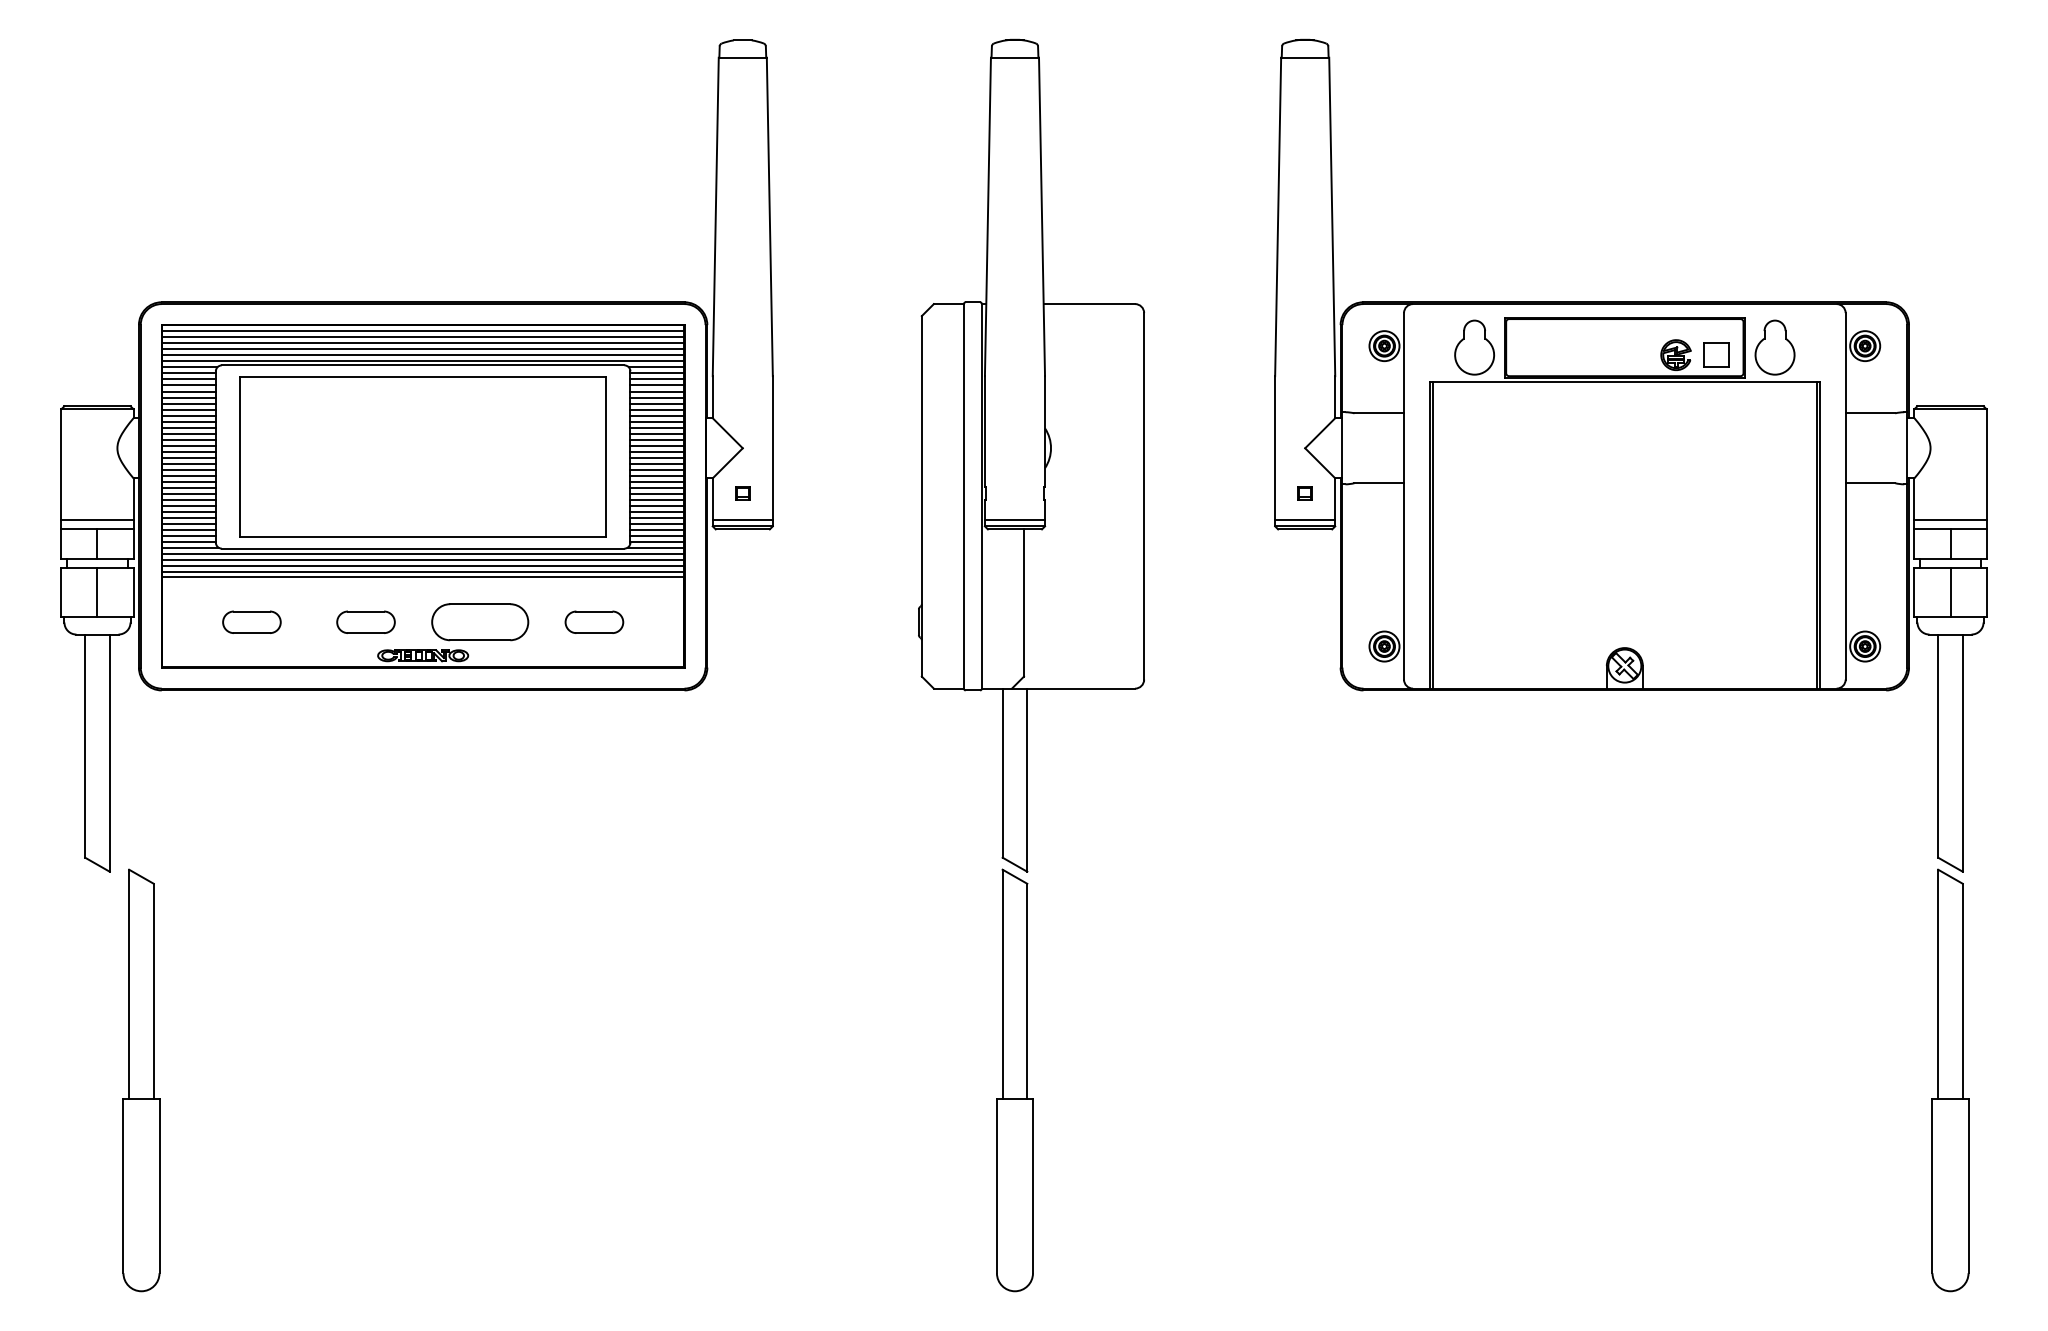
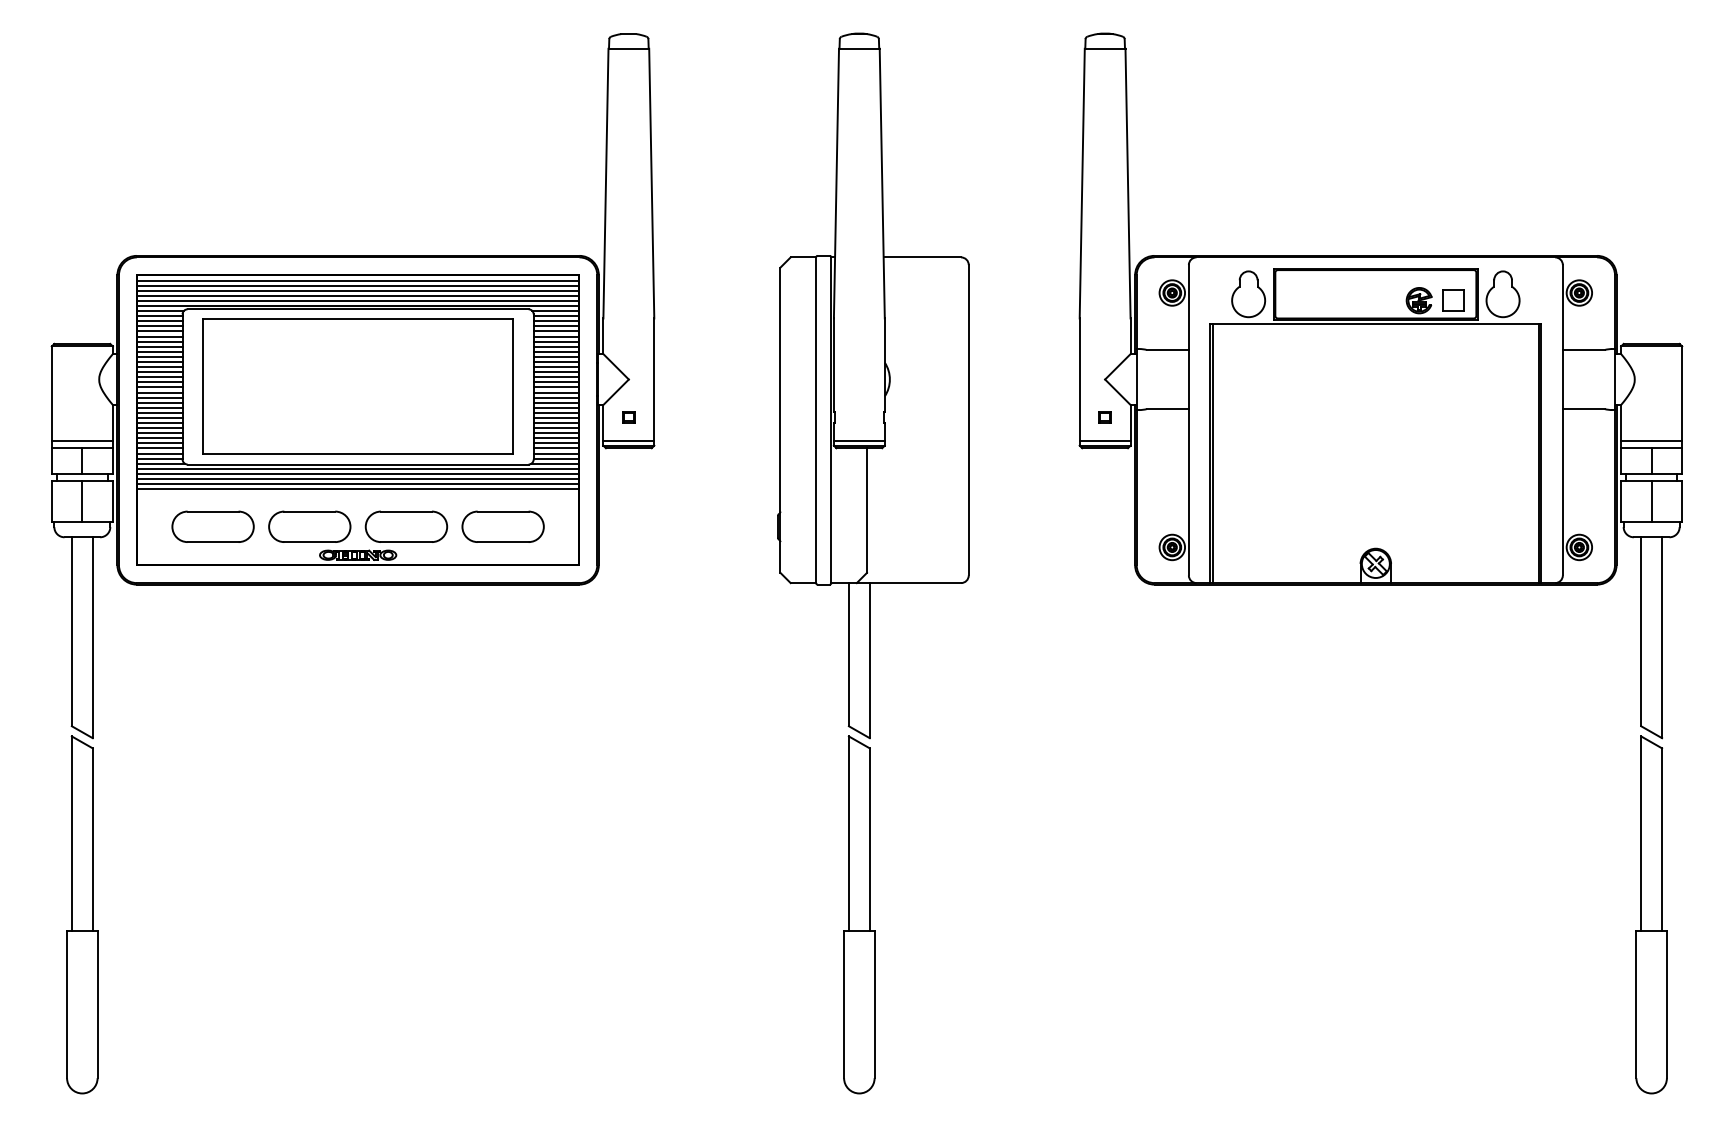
part: (251, 622) -> (212, 527), size x1.67
part: (365, 622) -> (309, 527), size x1.67
part: (594, 622) -> (503, 527), size x1.67
part: (141, 1080) -> (82, 914), moved

